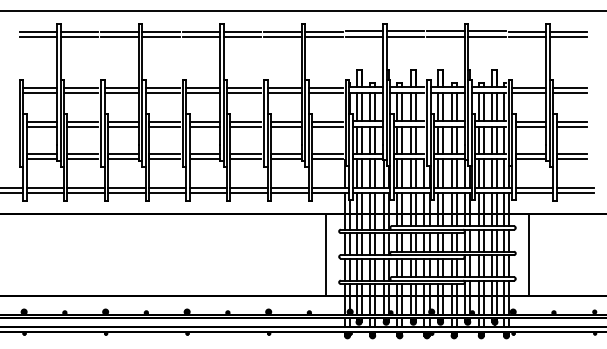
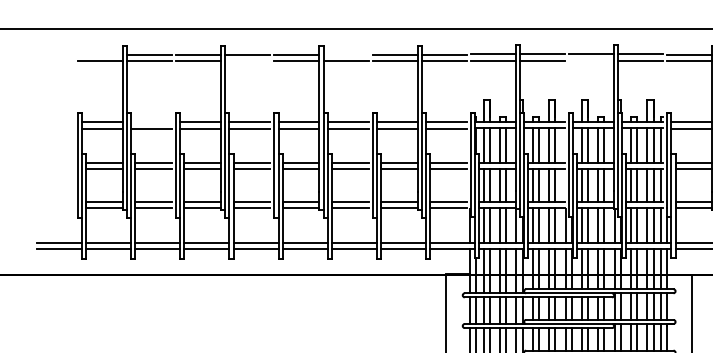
line: (38, 31) -> (100, 54), removed
line: (242, 31) -> (346, 54), removed
line: (160, 36) -> (247, 60), removed
line: (445, 36) -> (590, 60), removed
line: (81, 87) -> (152, 121), removed

